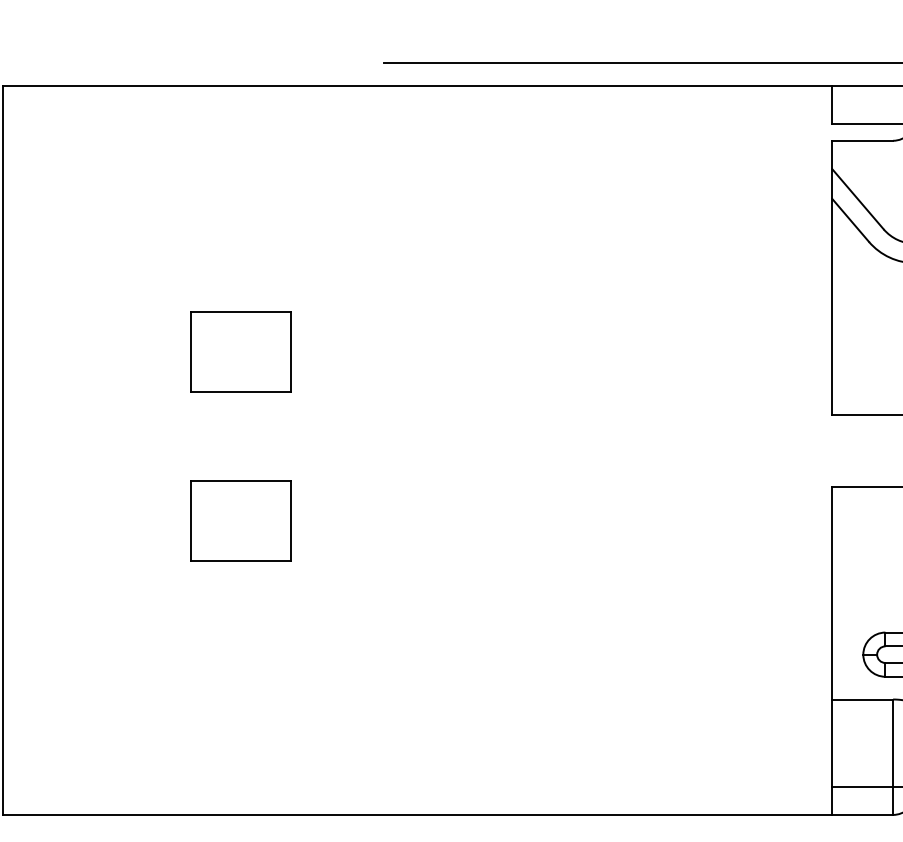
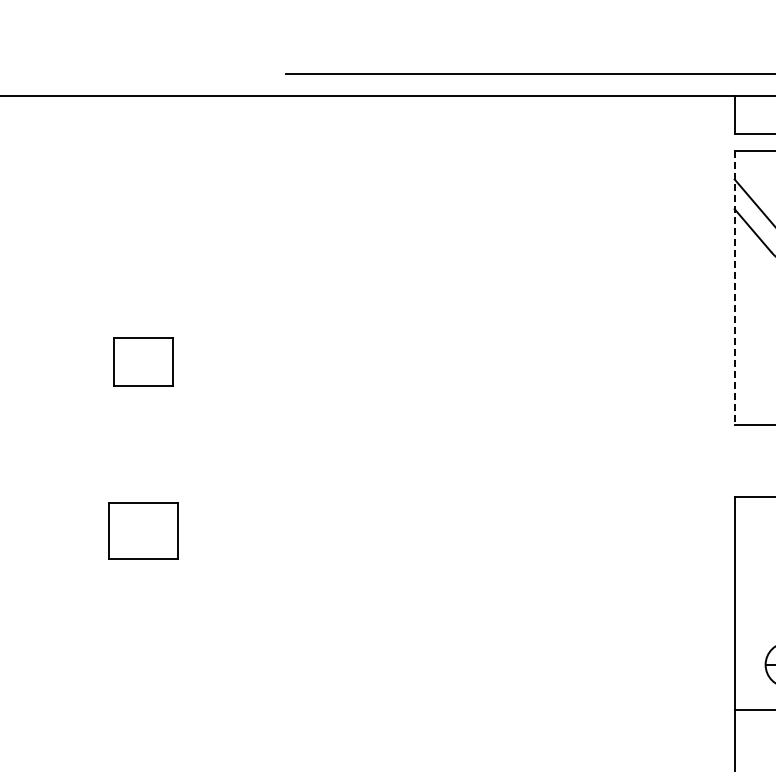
line: (832, 278) -> (734, 288), solid -> dashed
part: (240, 351) -> (142, 361), size x0.6
part: (240, 520) -> (142, 530), size x0.7

